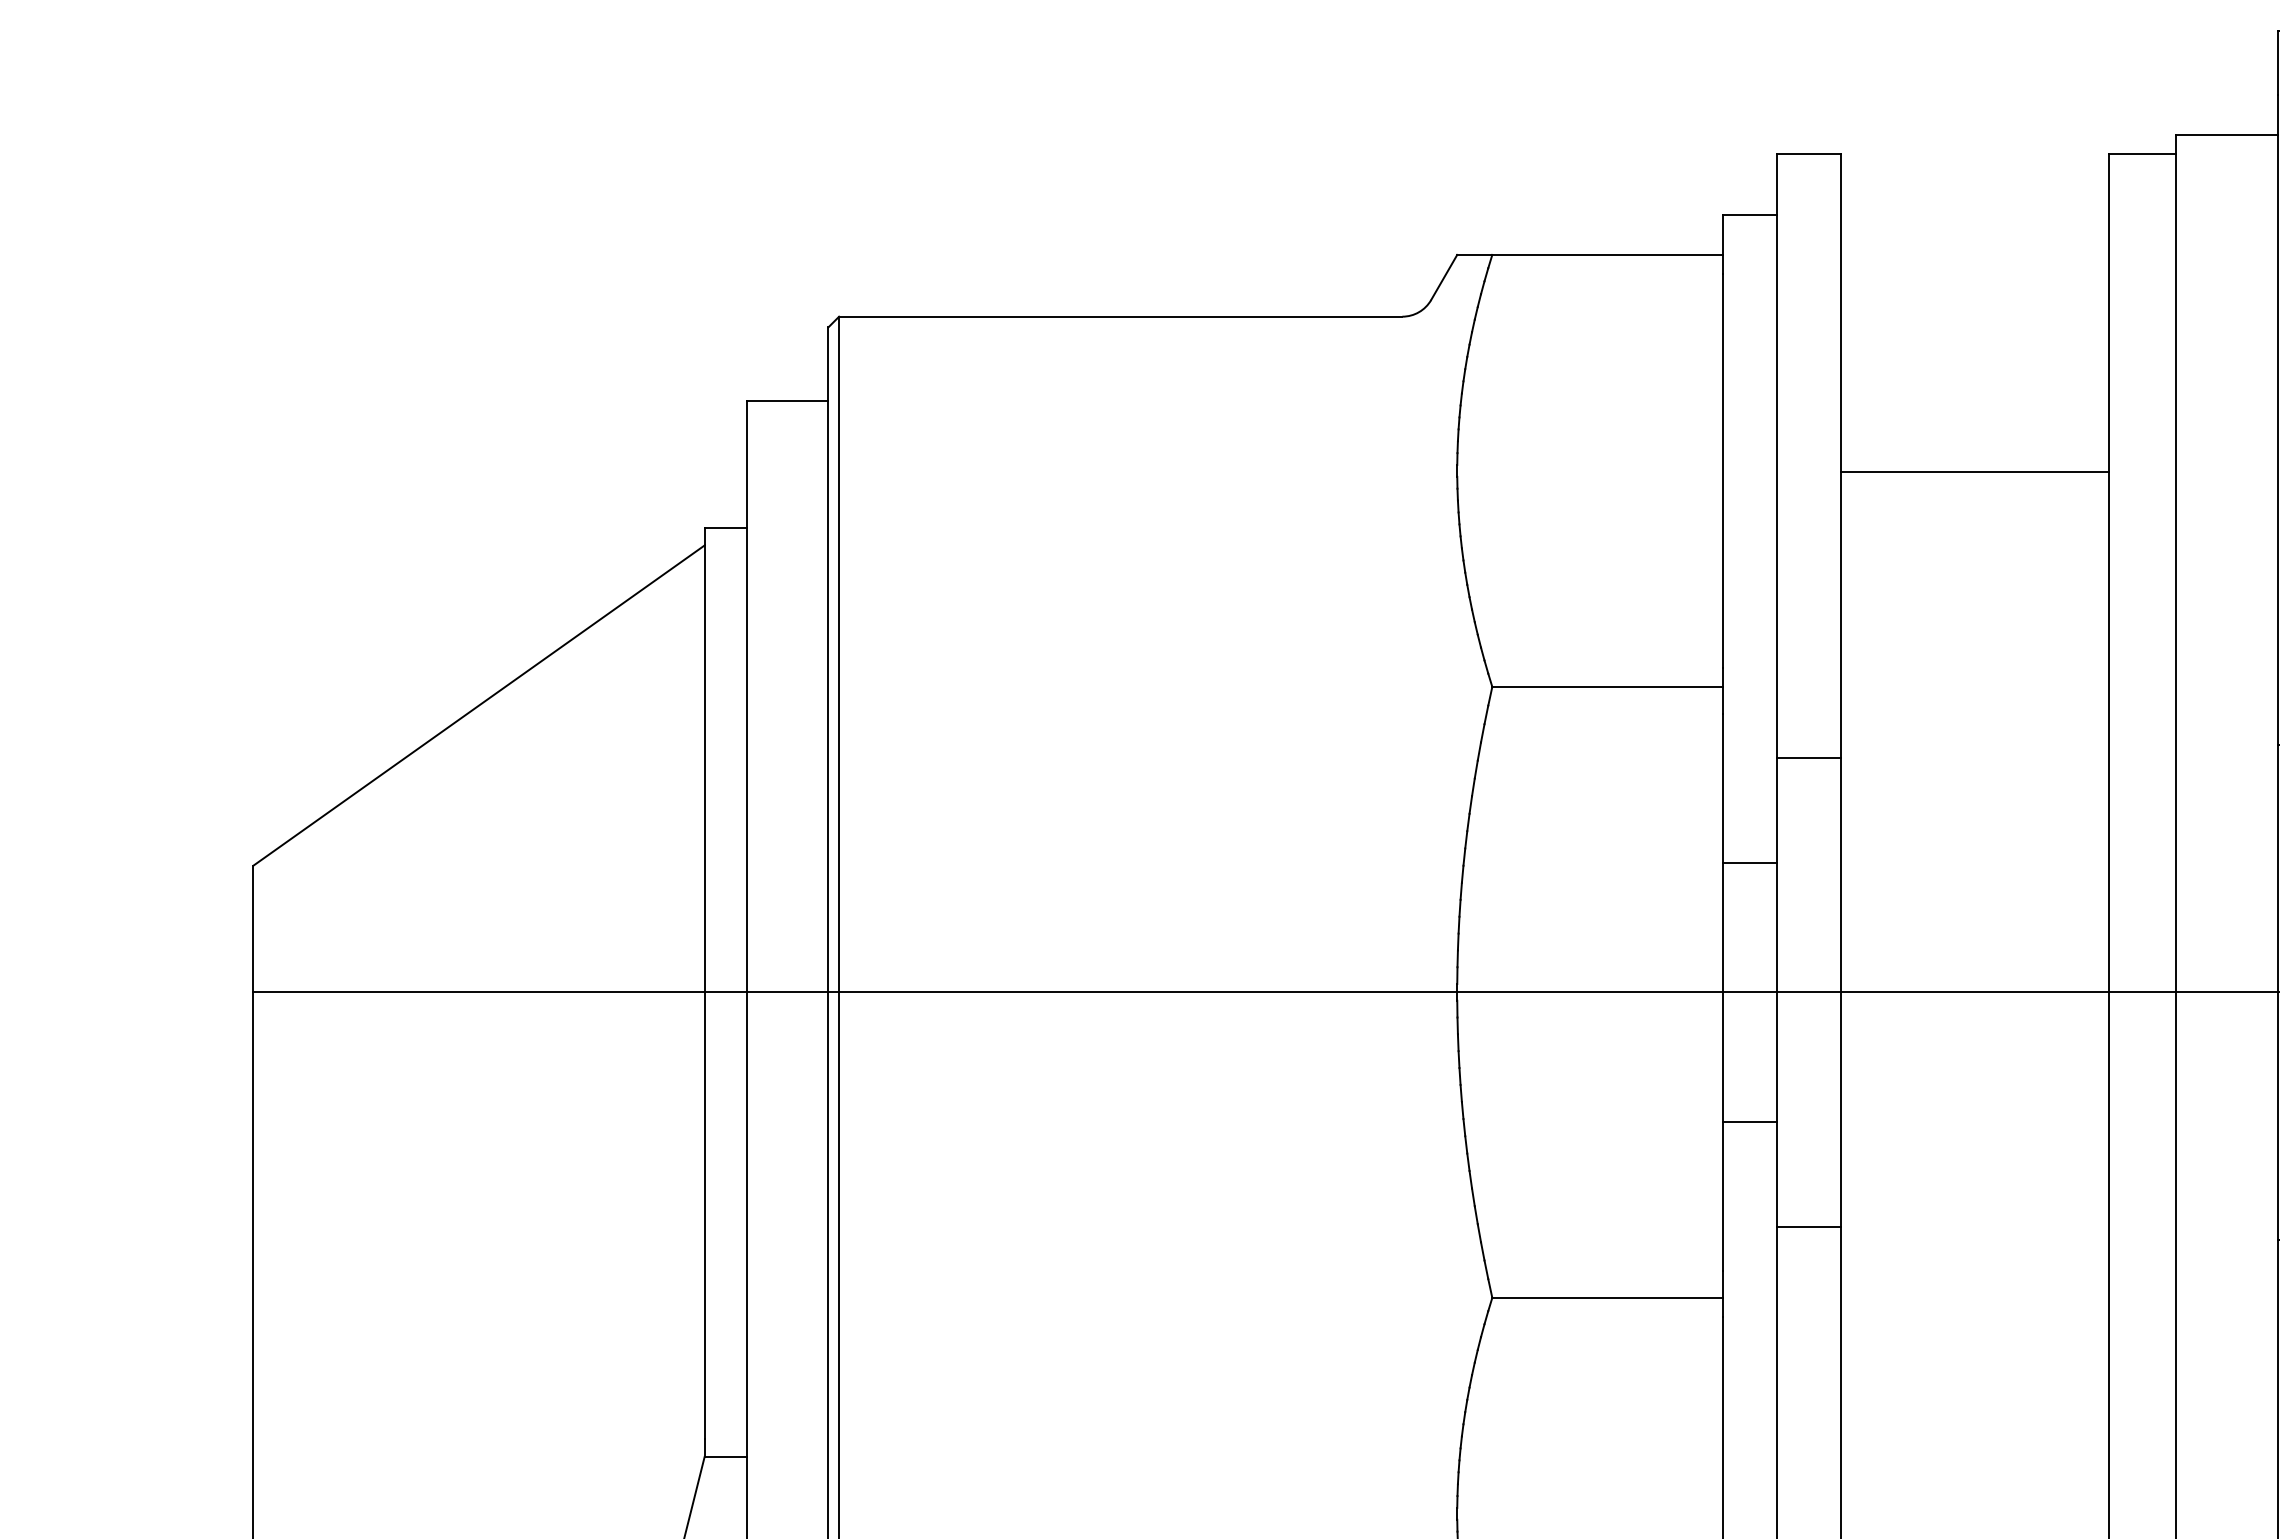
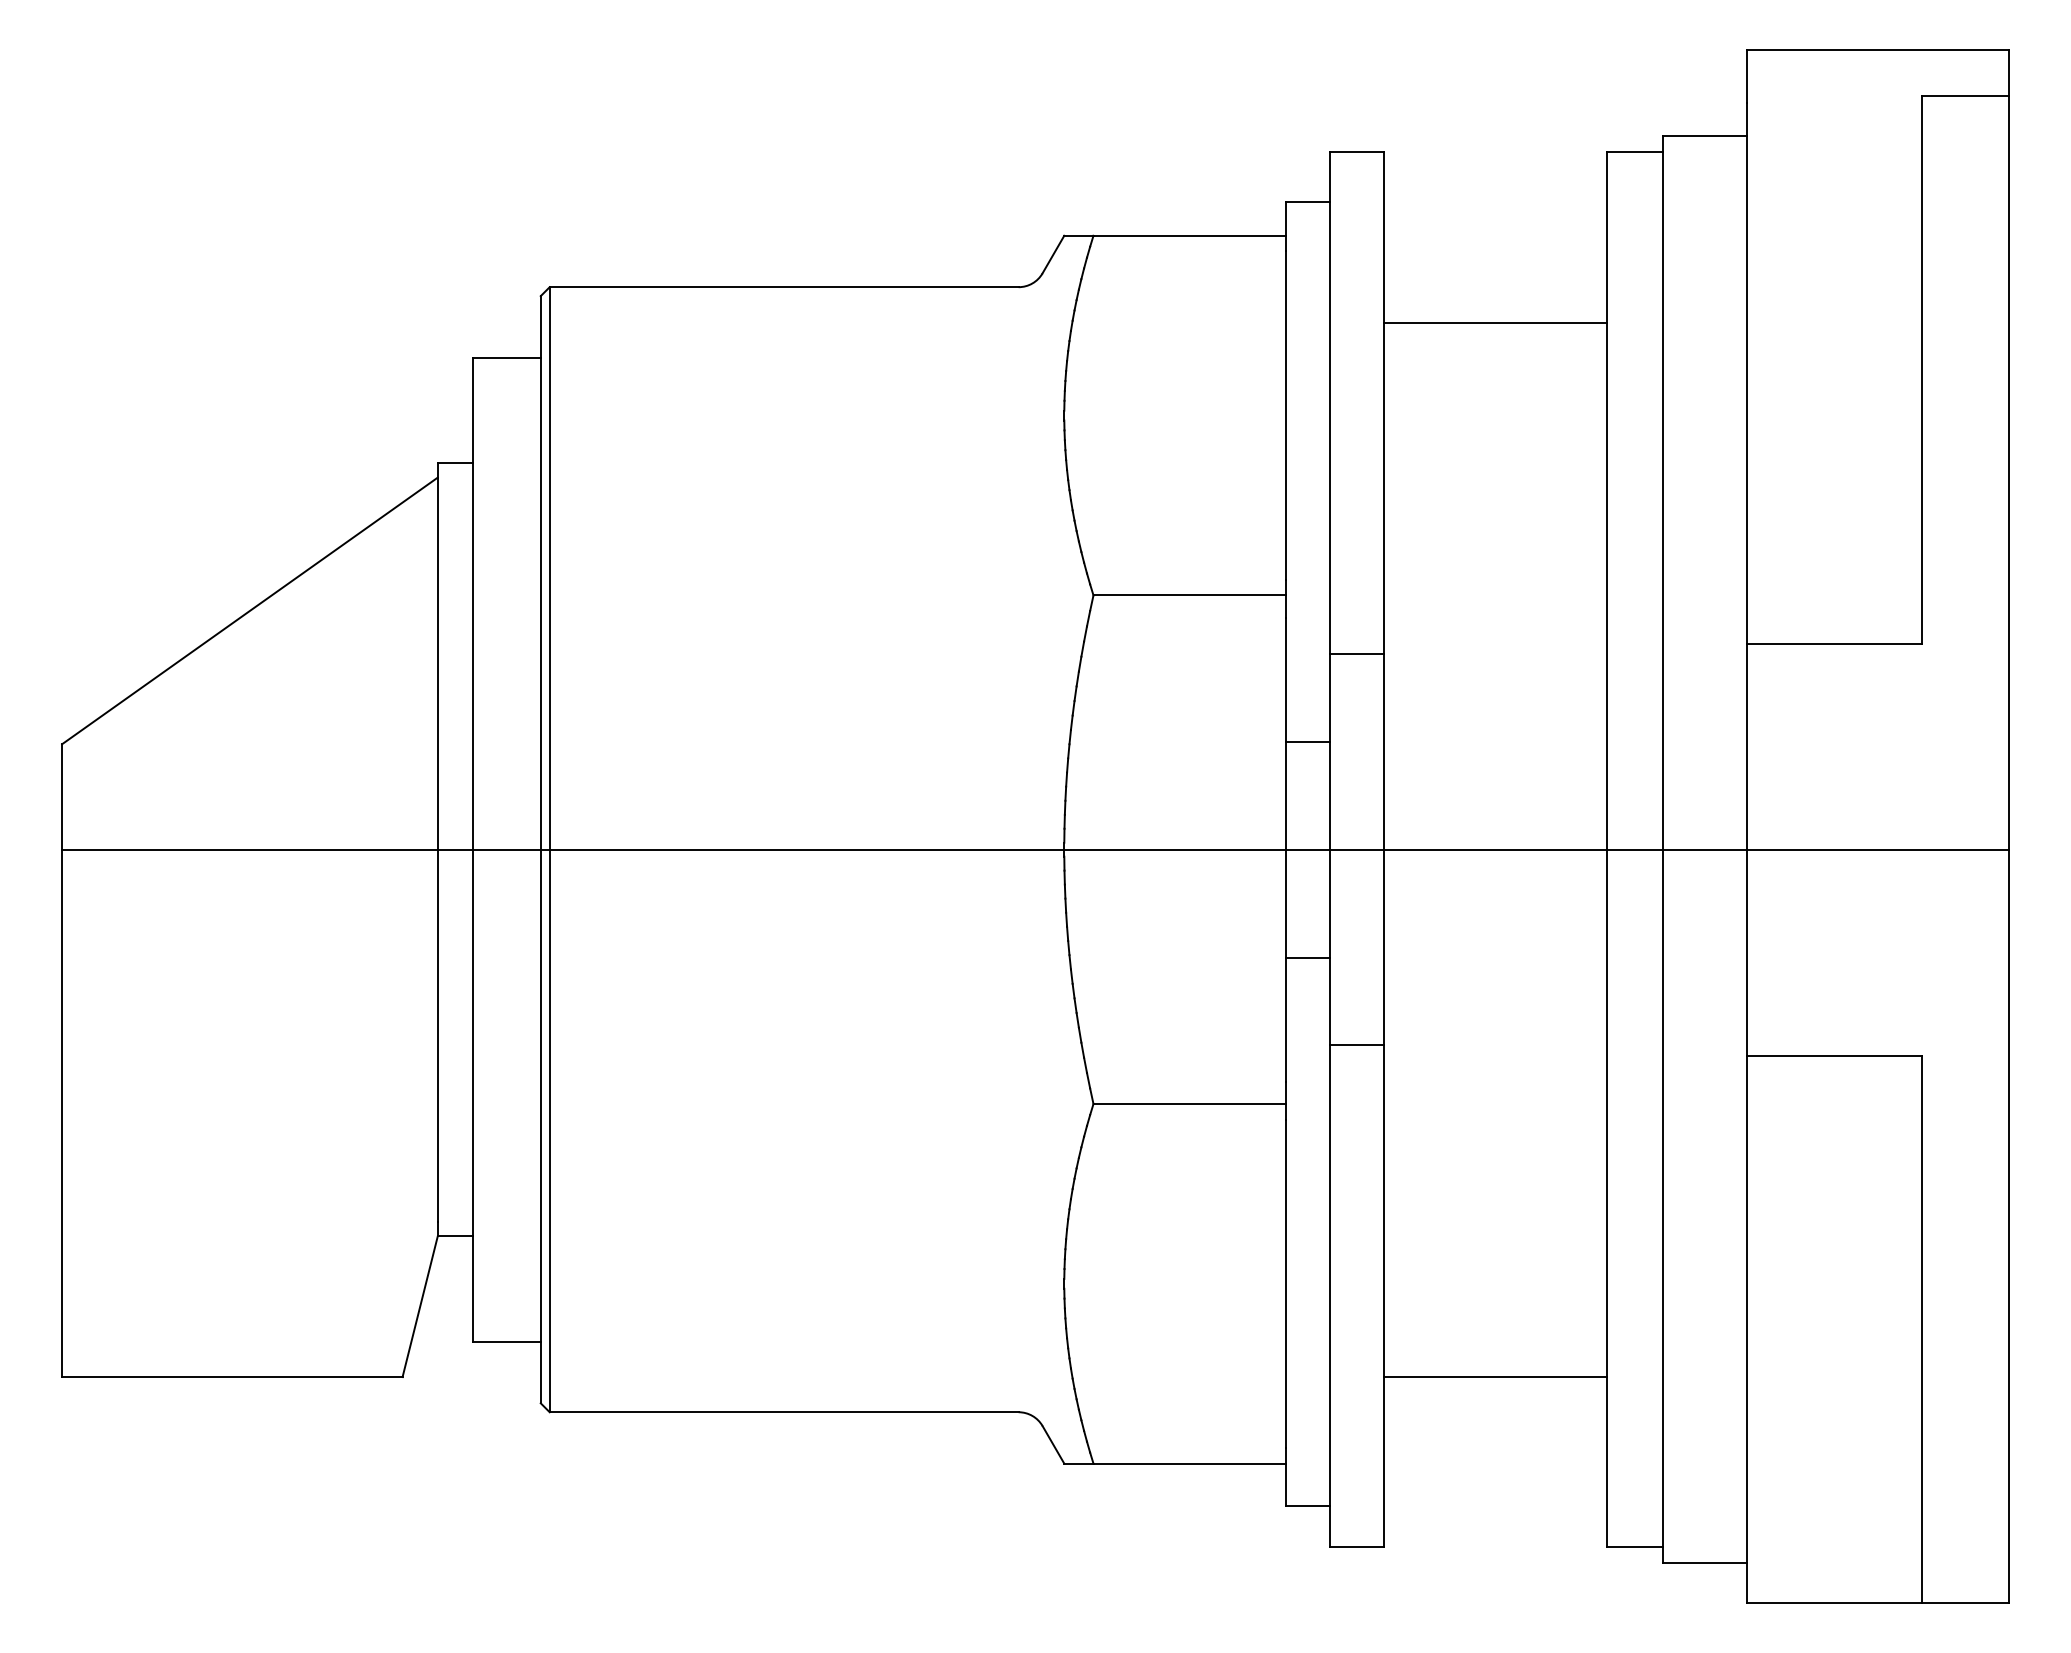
line: (1975, 472) -> (1495, 322), moved

